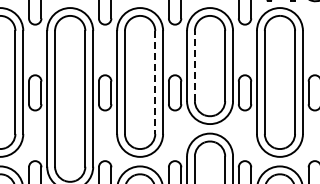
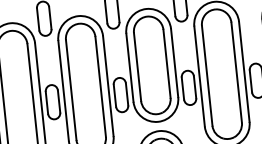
line: (194, 65) -> (137, 66), dashed -> solid
line: (155, 82) -> (100, 86), dashed -> solid

